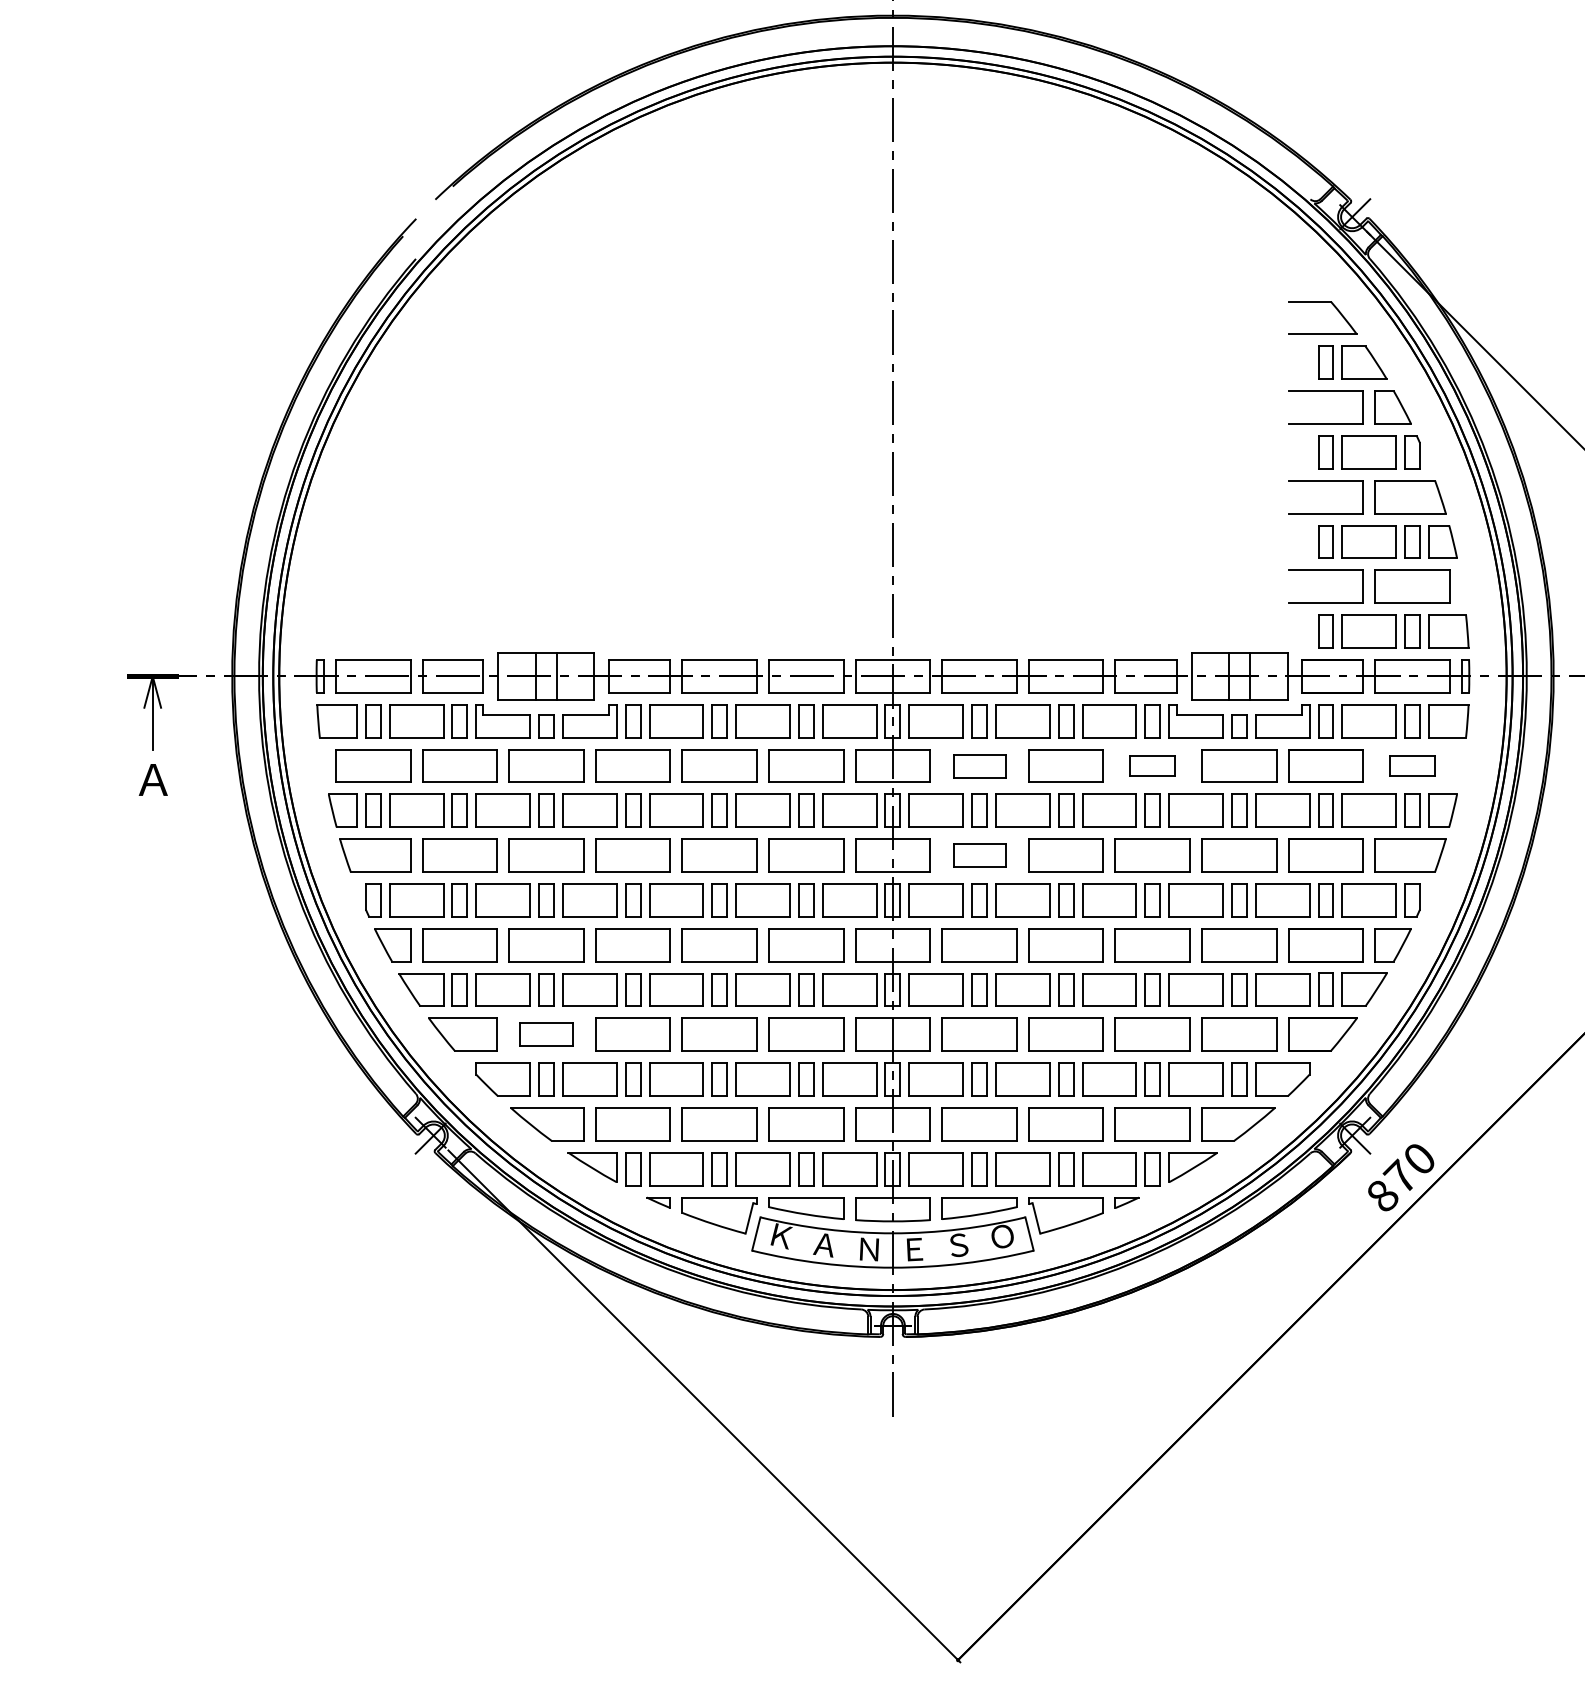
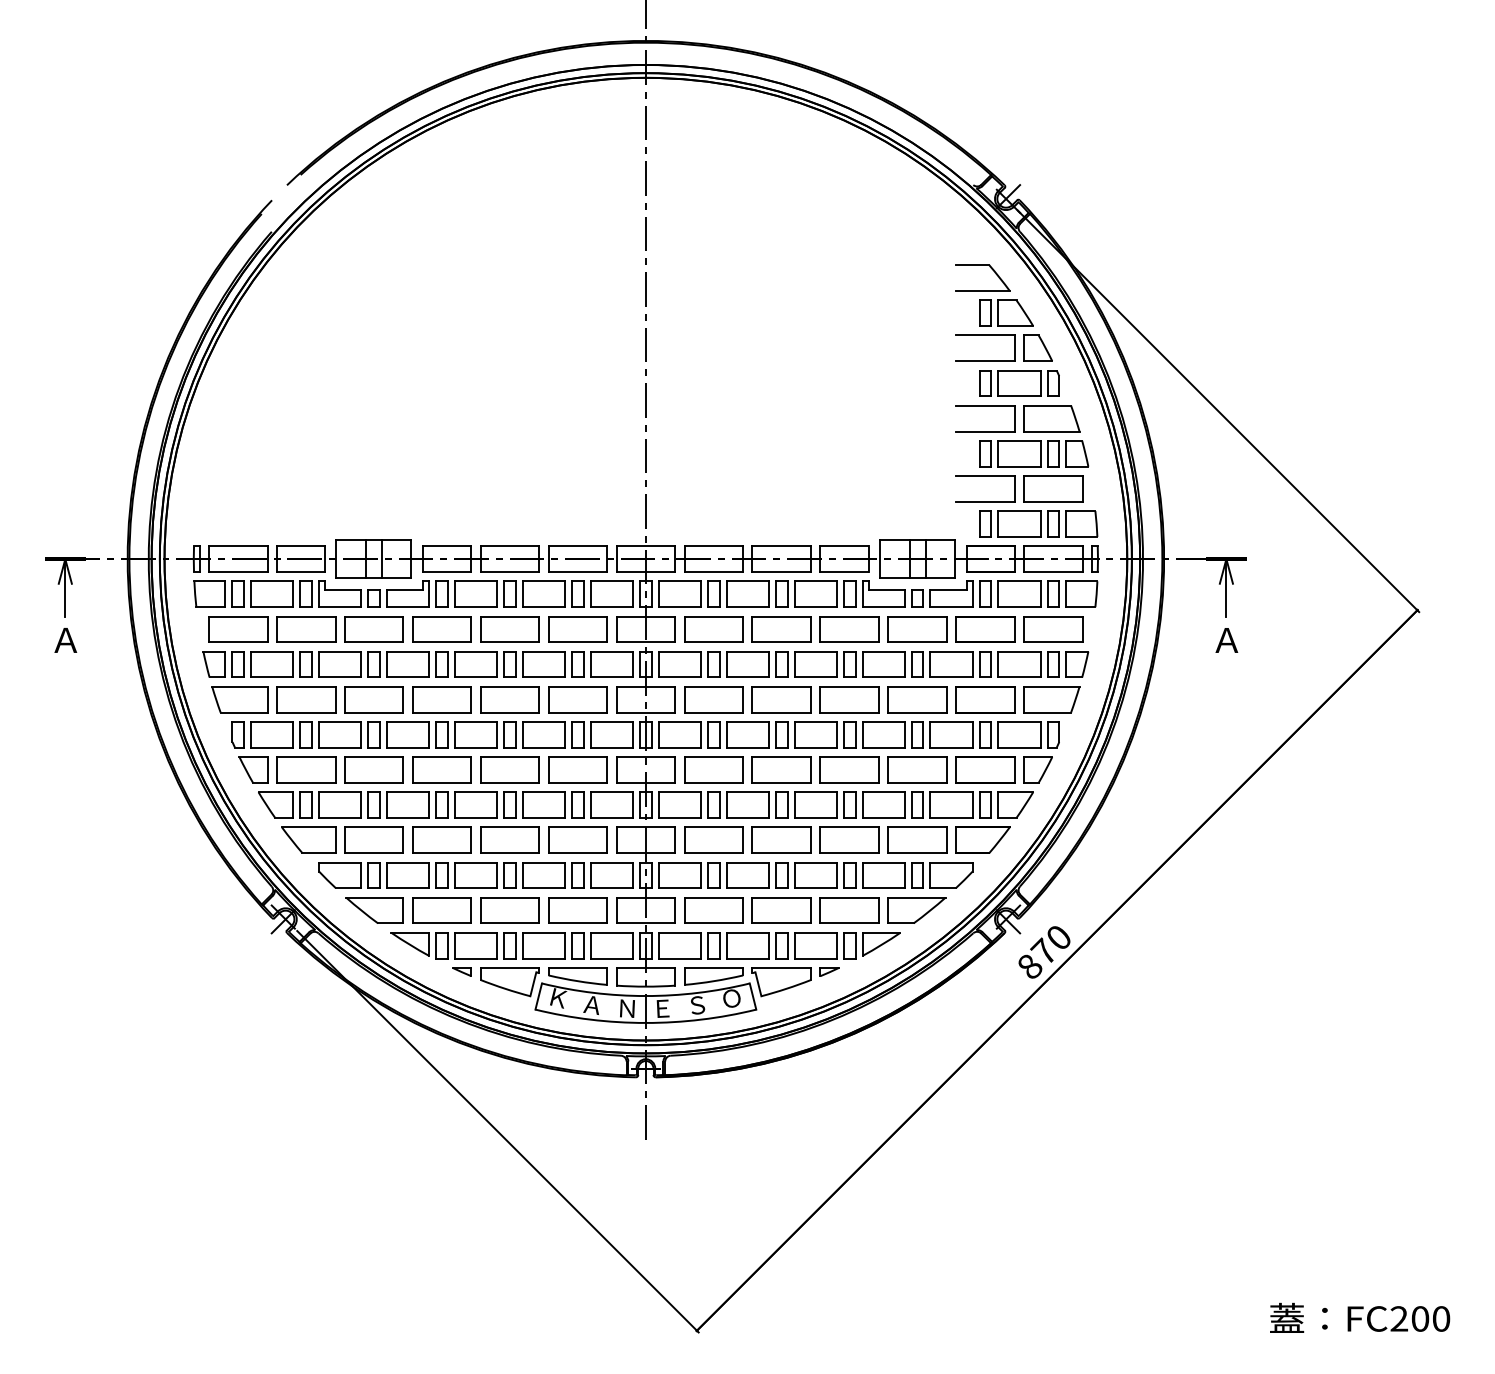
part: (979, 766) -> (713, 629), size x1.43
part: (1152, 766) -> (849, 629), size x1.67
part: (1412, 766) -> (1053, 629), size x1.67
part: (979, 855) -> (713, 699), size x1.43
part: (545, 1033) -> (373, 839), size x1.43

